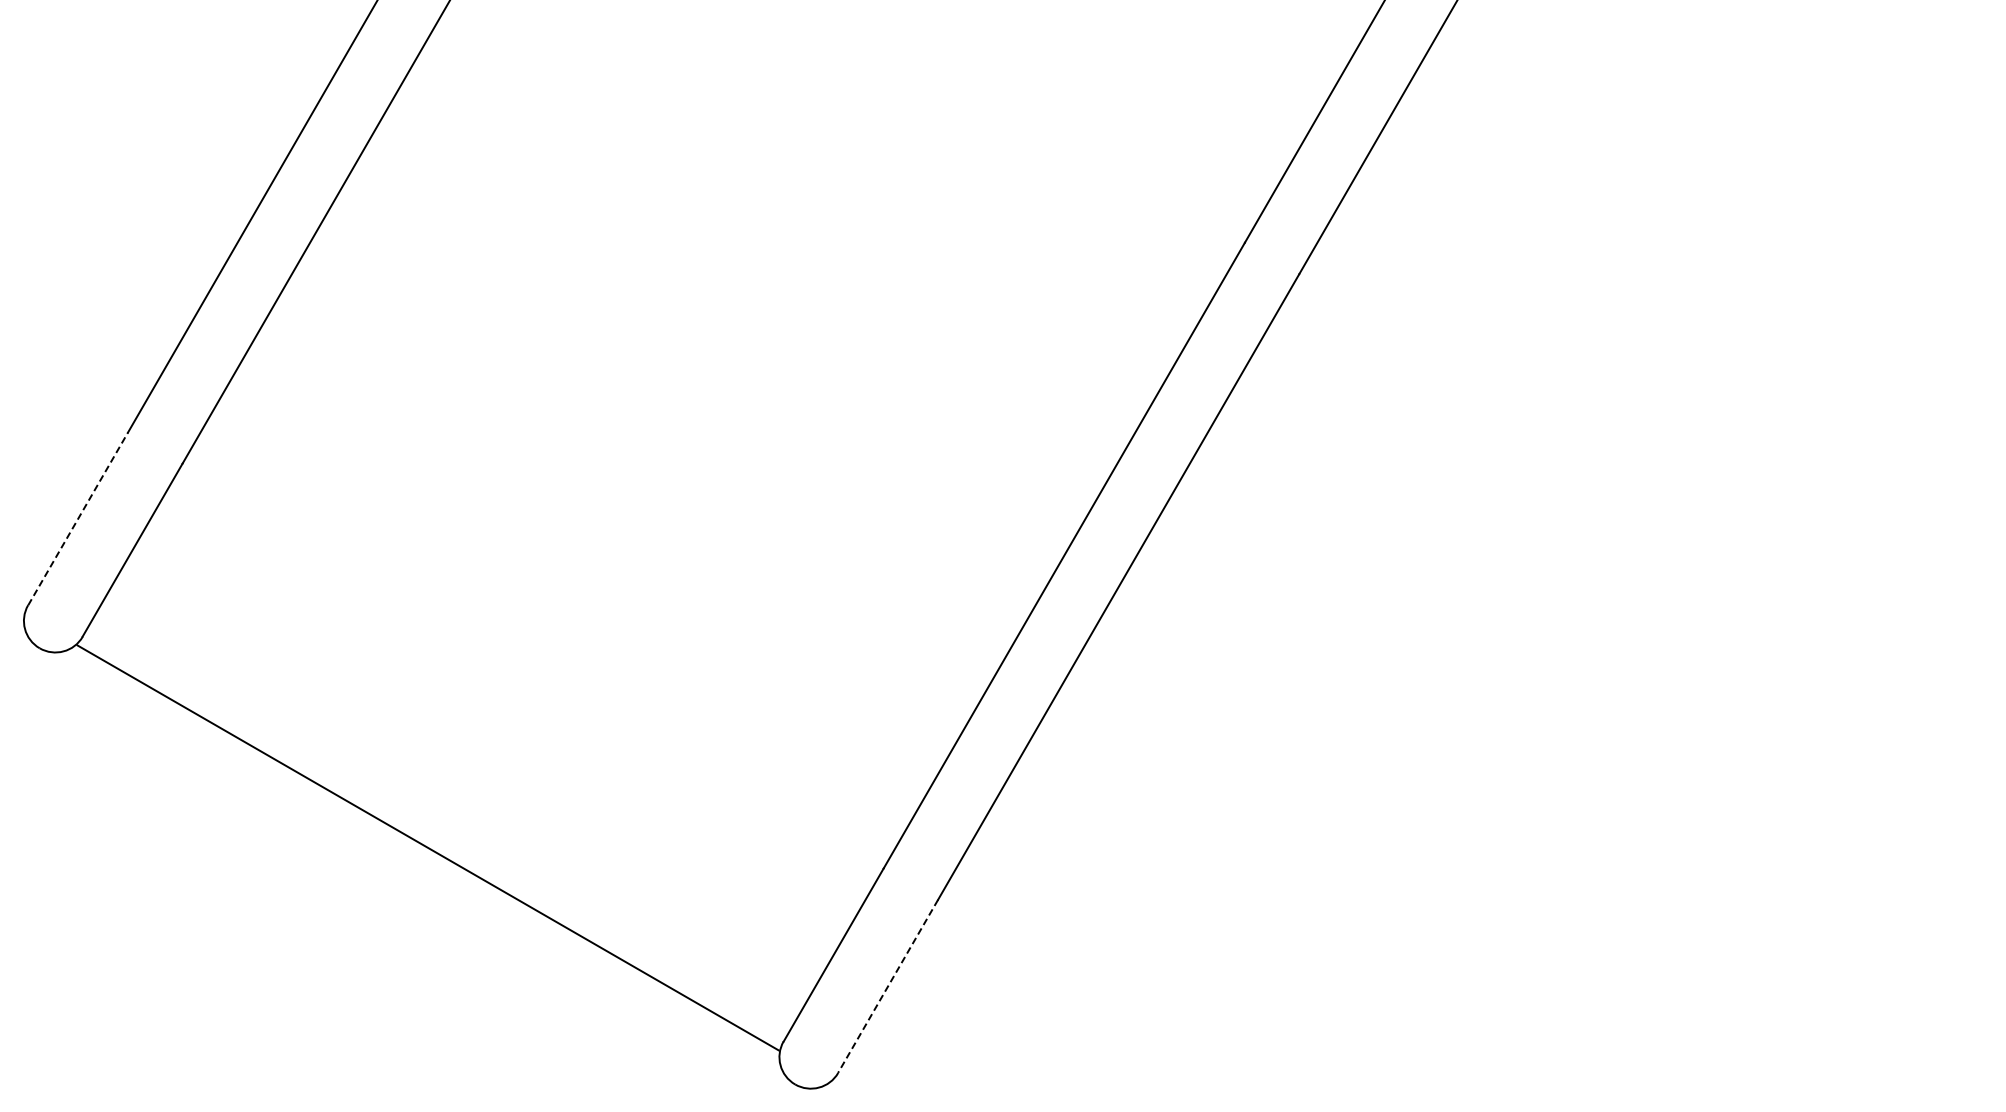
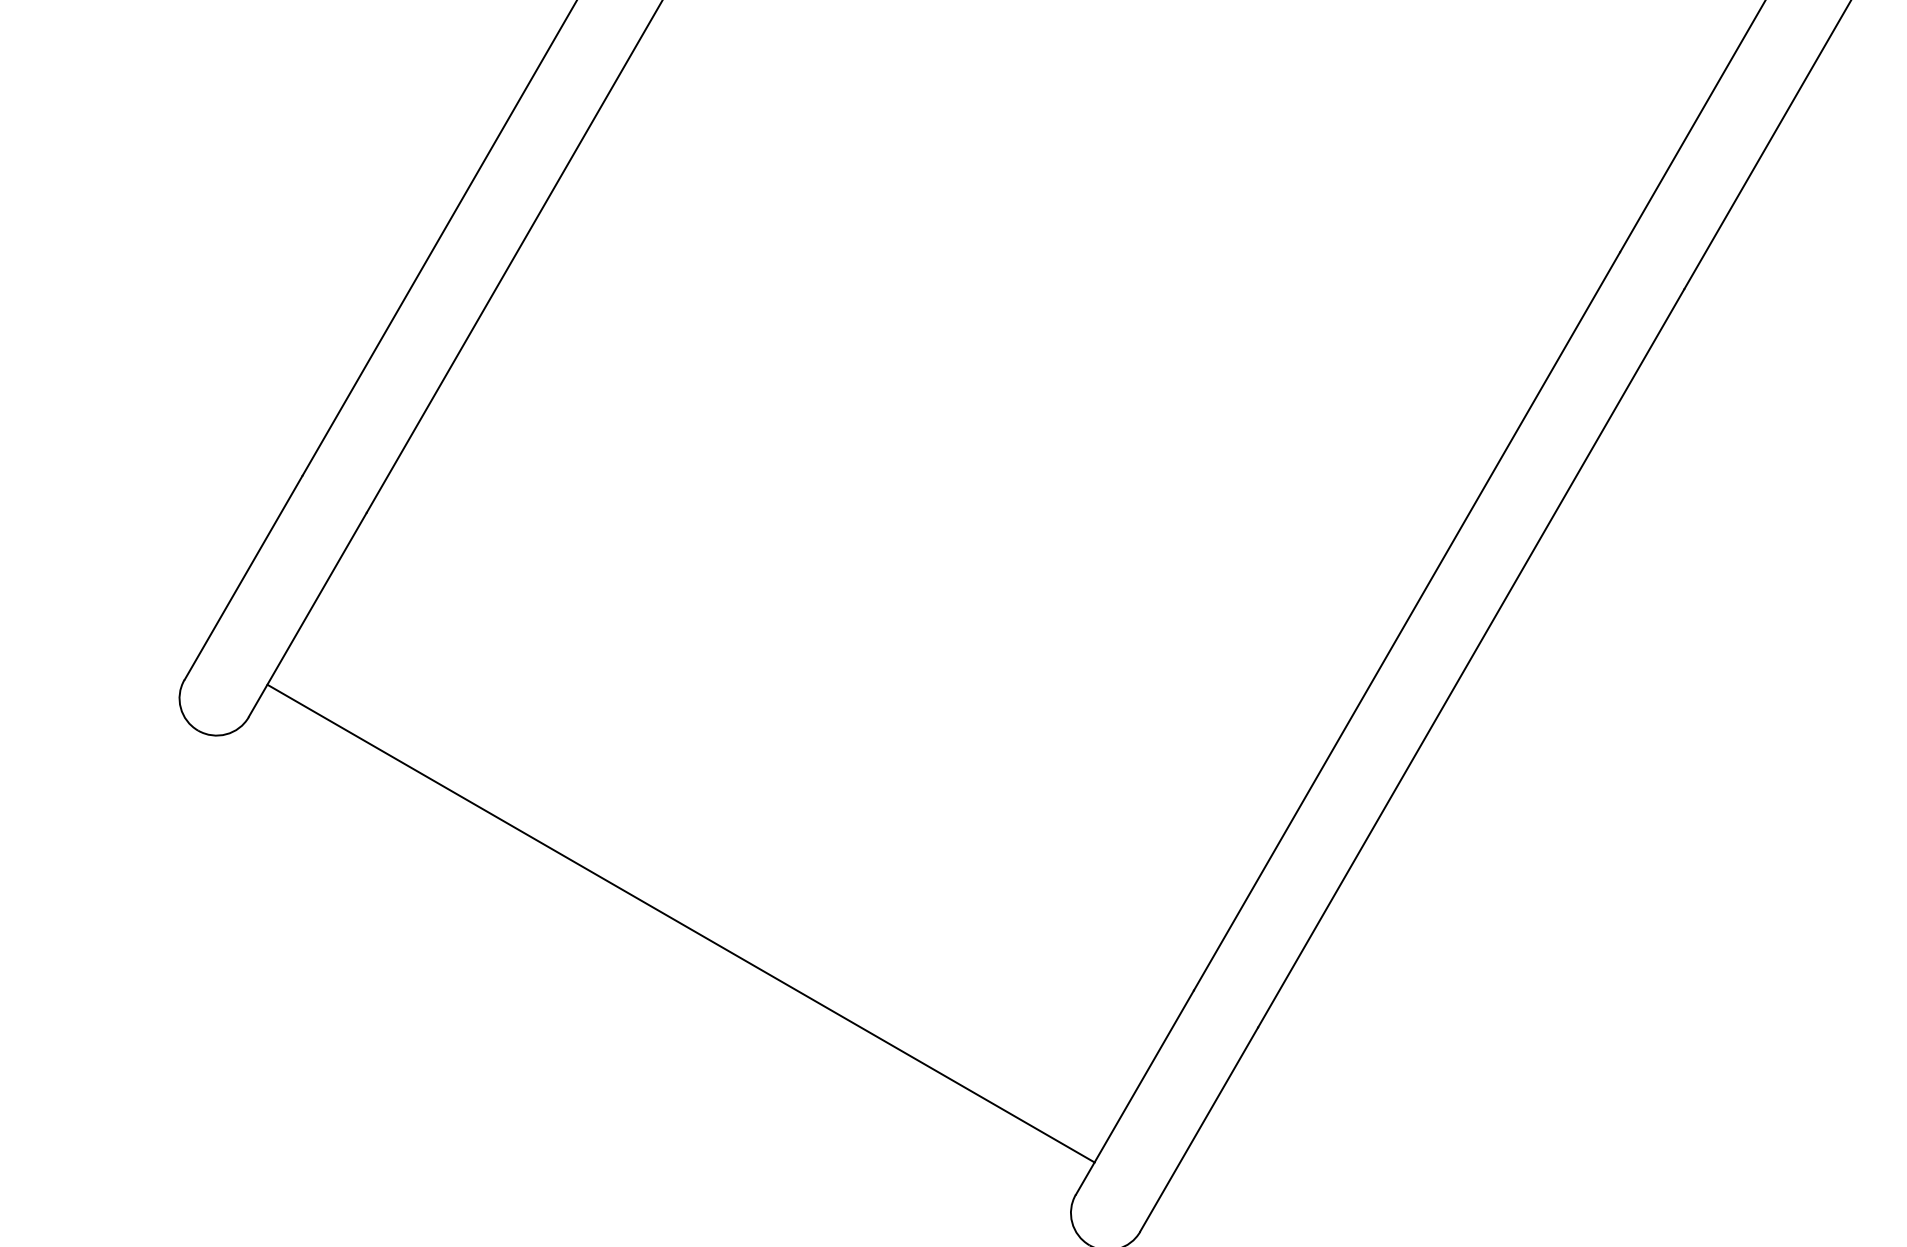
line: (78, 518) -> (243, 577), dashed -> solid
line: (427, 847) -> (680, 923), moved
line: (888, 986) -> (1199, 1129), dashed -> solid

